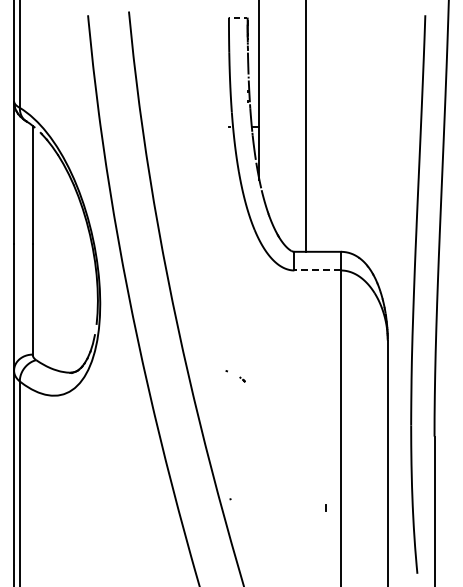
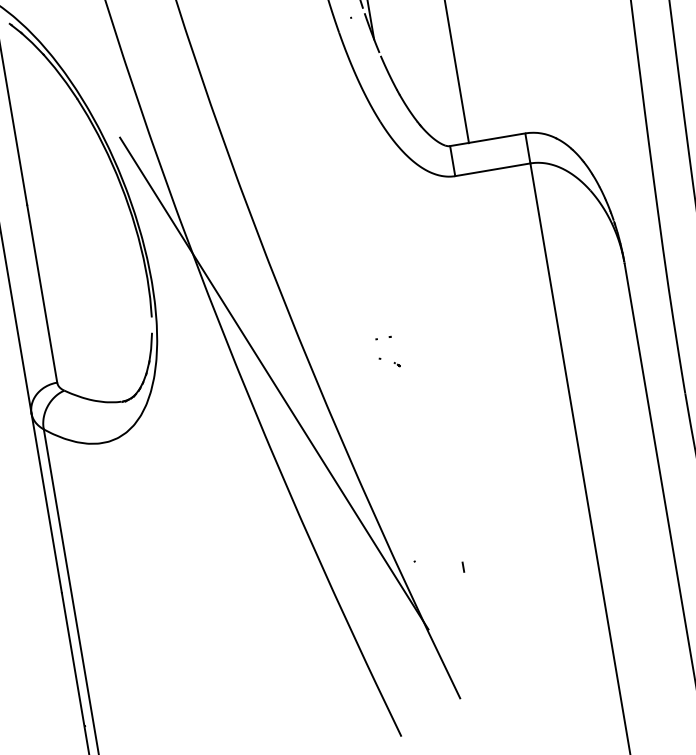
line: (317, 270) -> (492, 169), dashed -> solid
line: (163, 376) -> (273, 382), added
part: (235, 376) -> (389, 362), size x0.62
line: (325, 507) -> (461, 567), moved

